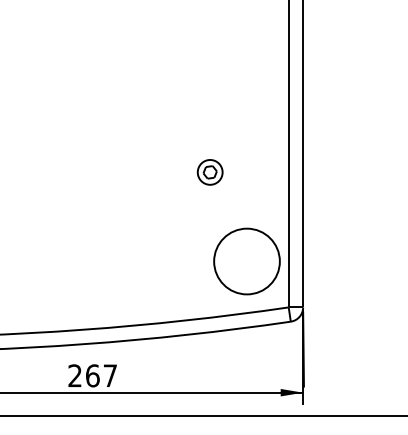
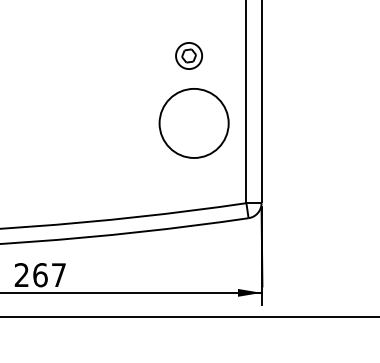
part: (209, 172) -> (188, 56), moved
part: (246, 261) -> (193, 123), moved

